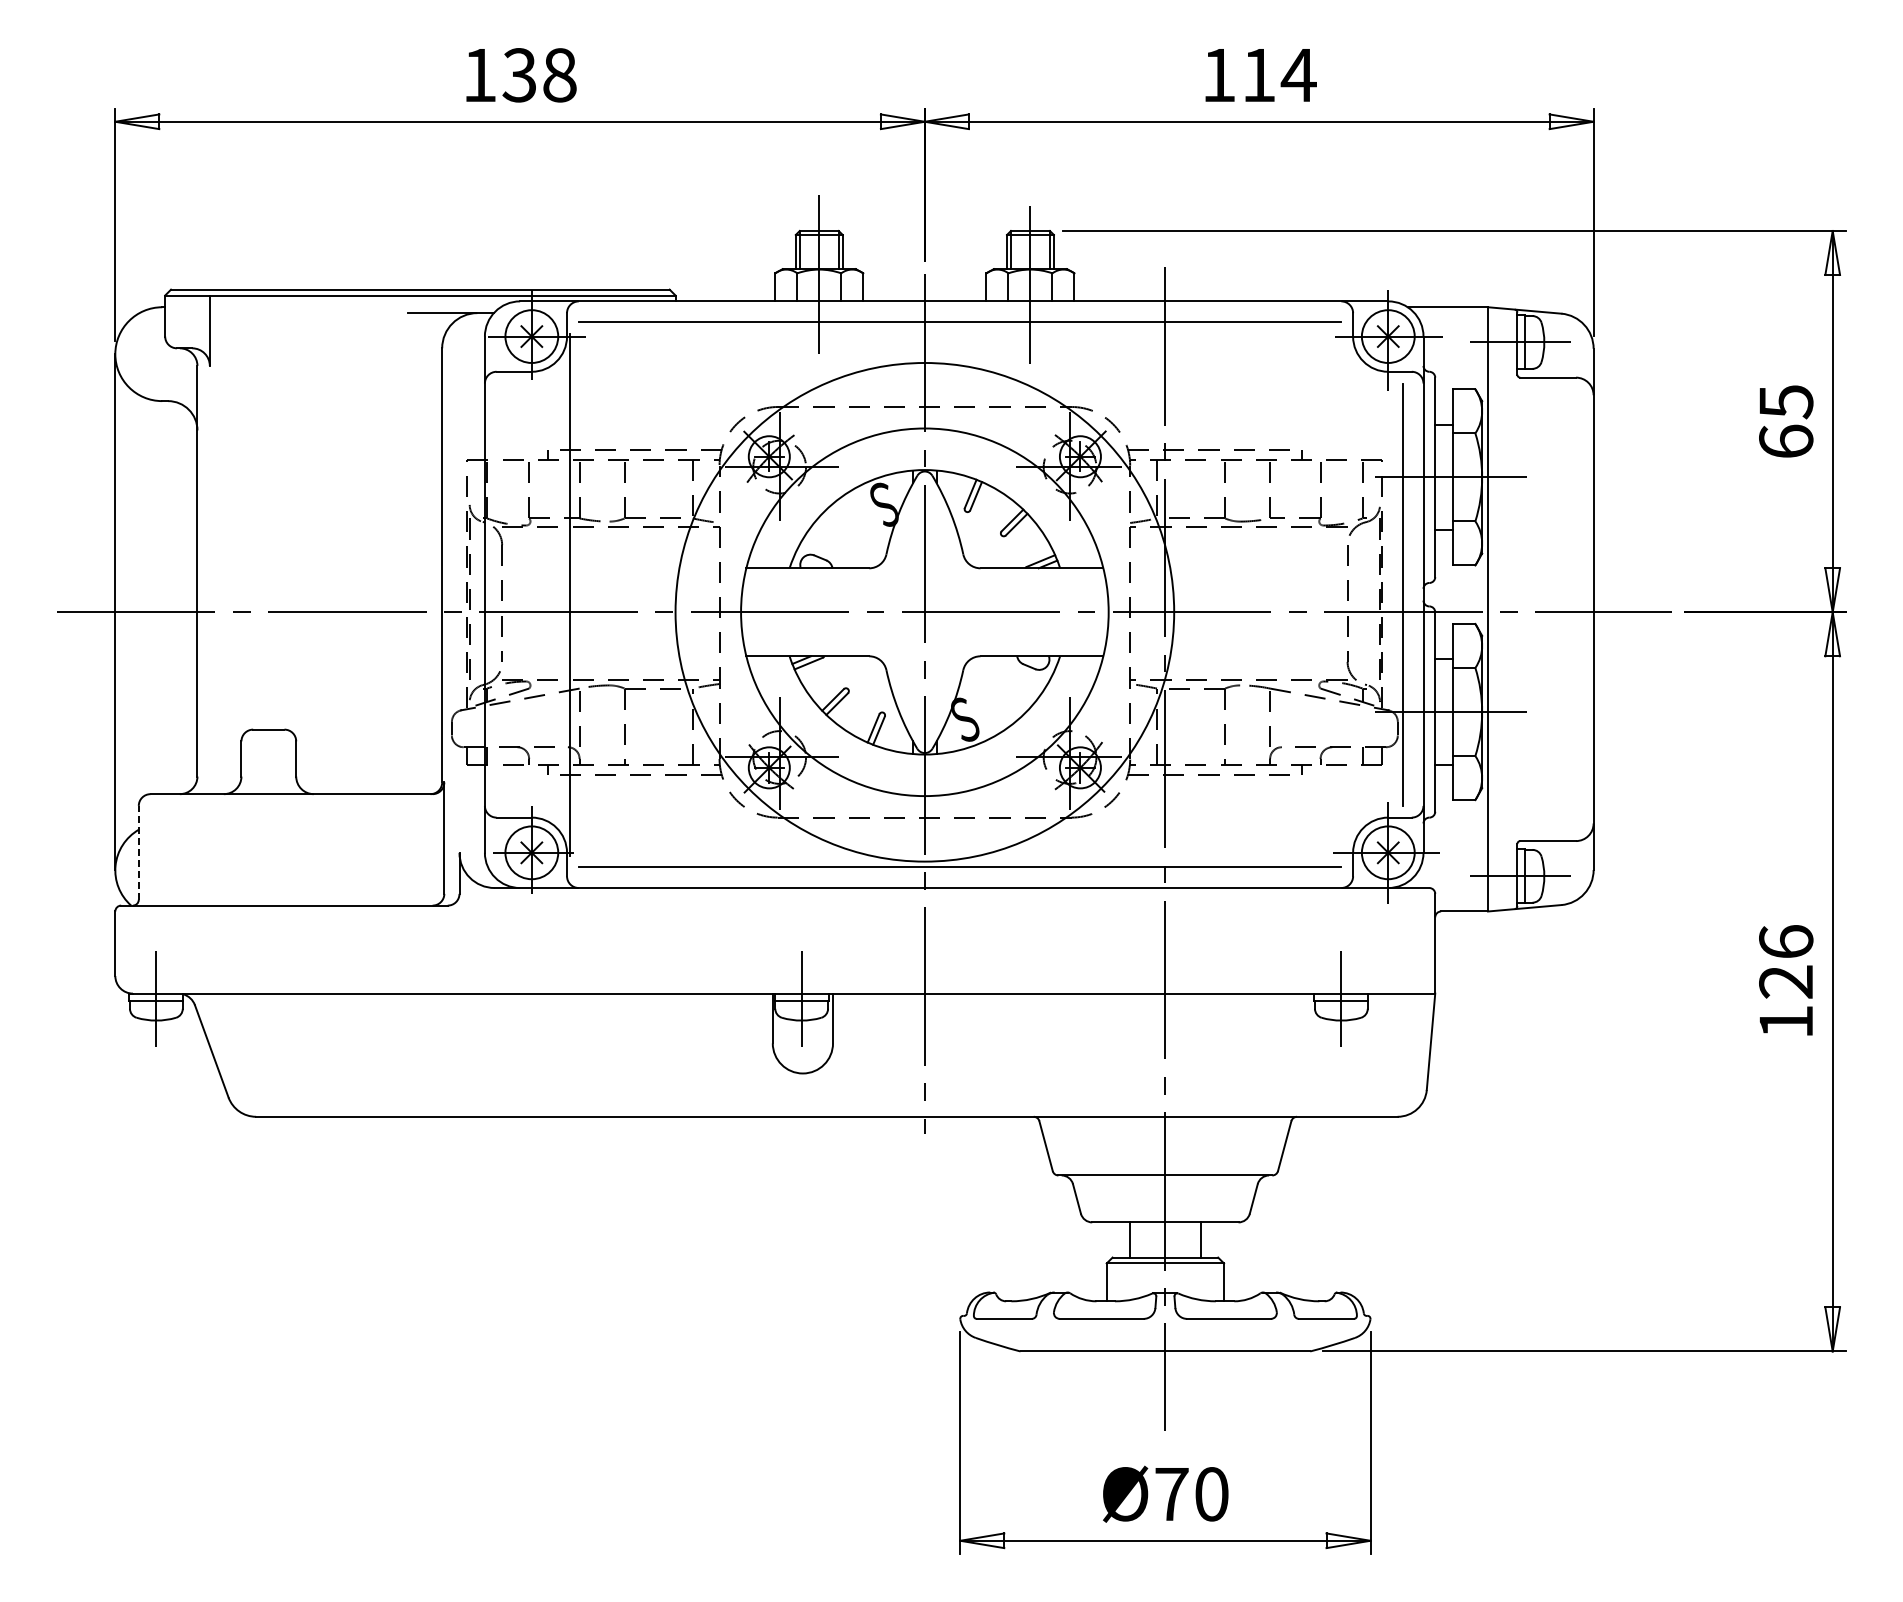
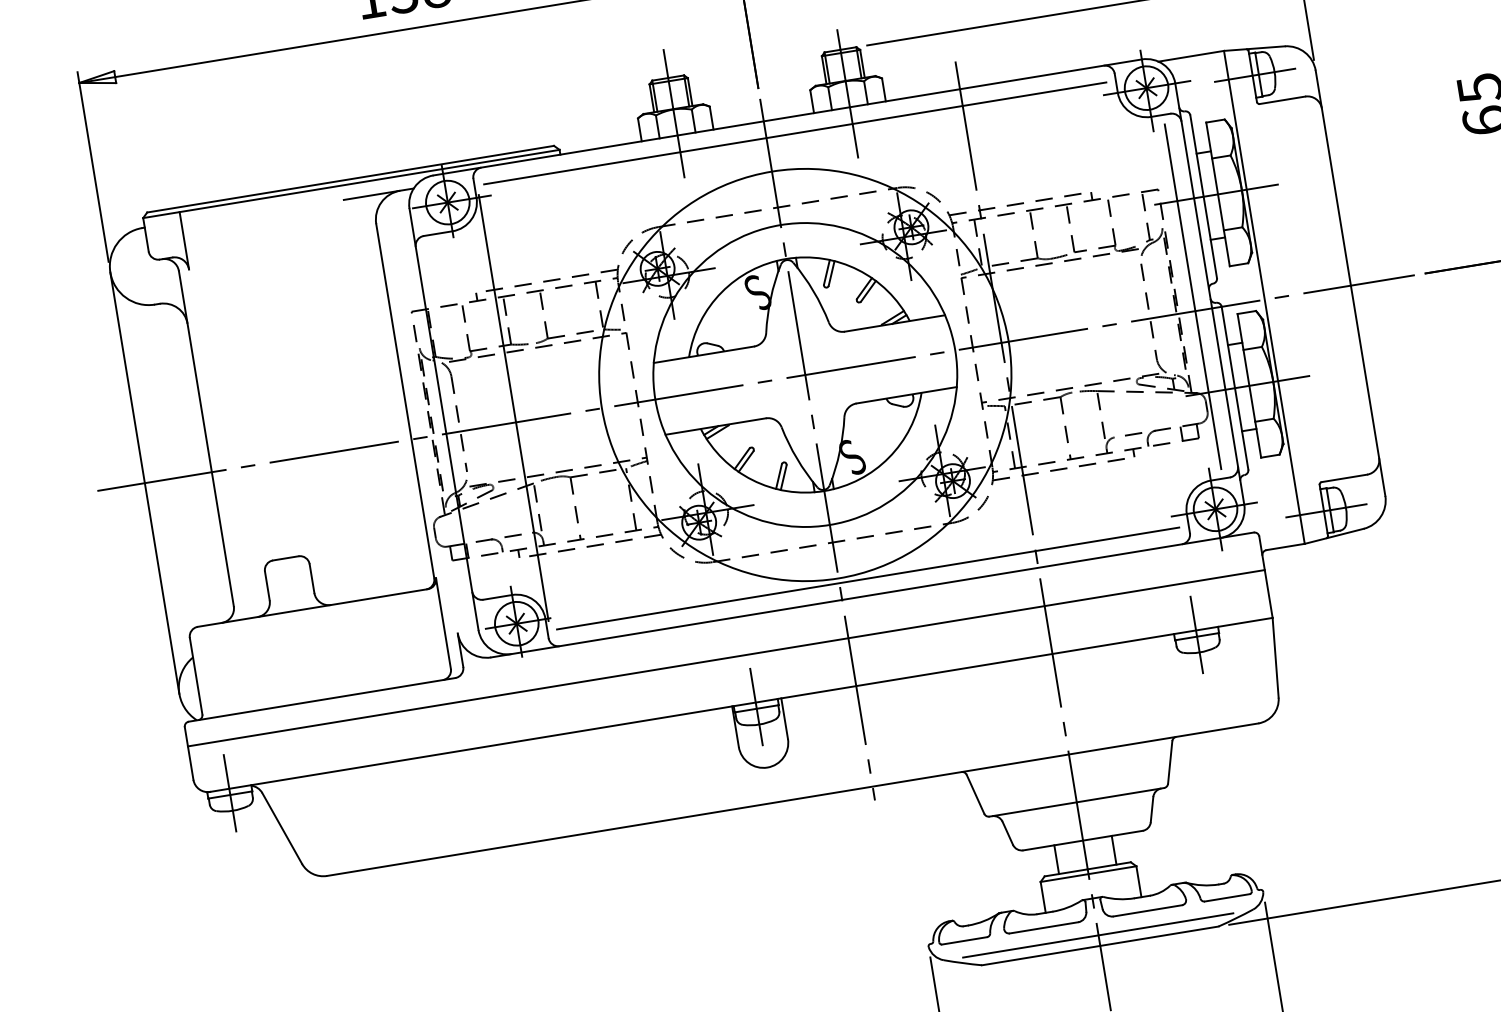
line: (138, 852) -> (195, 676), dashed -> solid
line: (775, 934) -> (726, 657), added
line: (1164, 1338) -> (1097, 935), added

